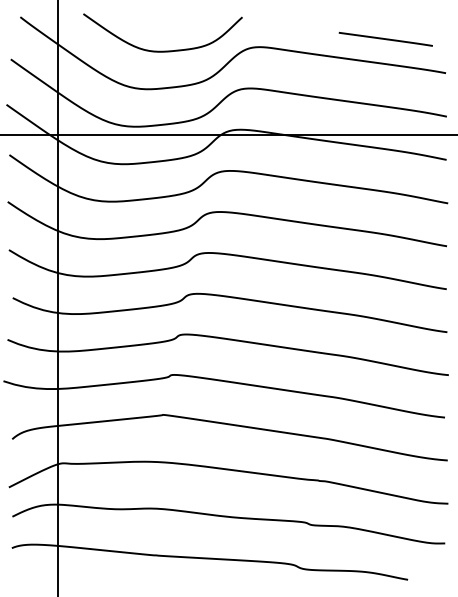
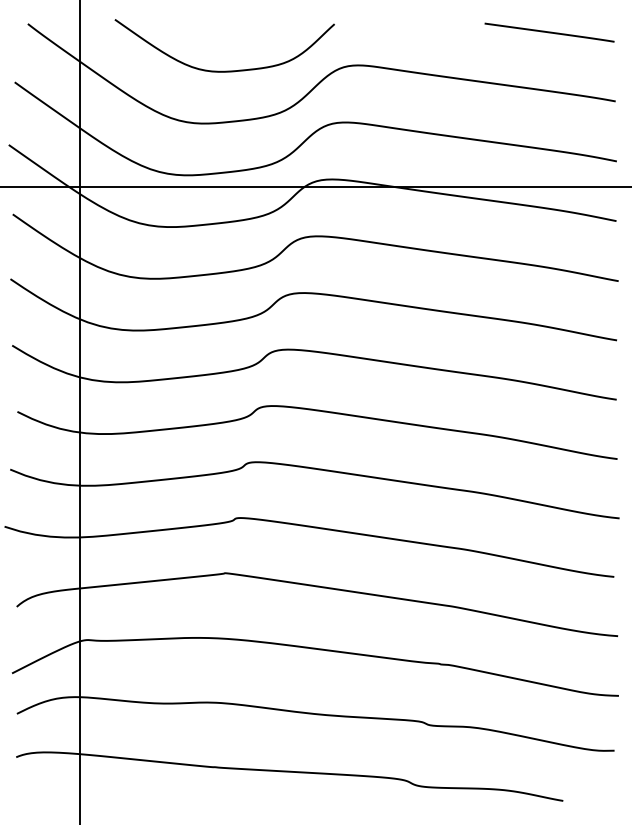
line: (385, 39) -> (549, 32), moved

